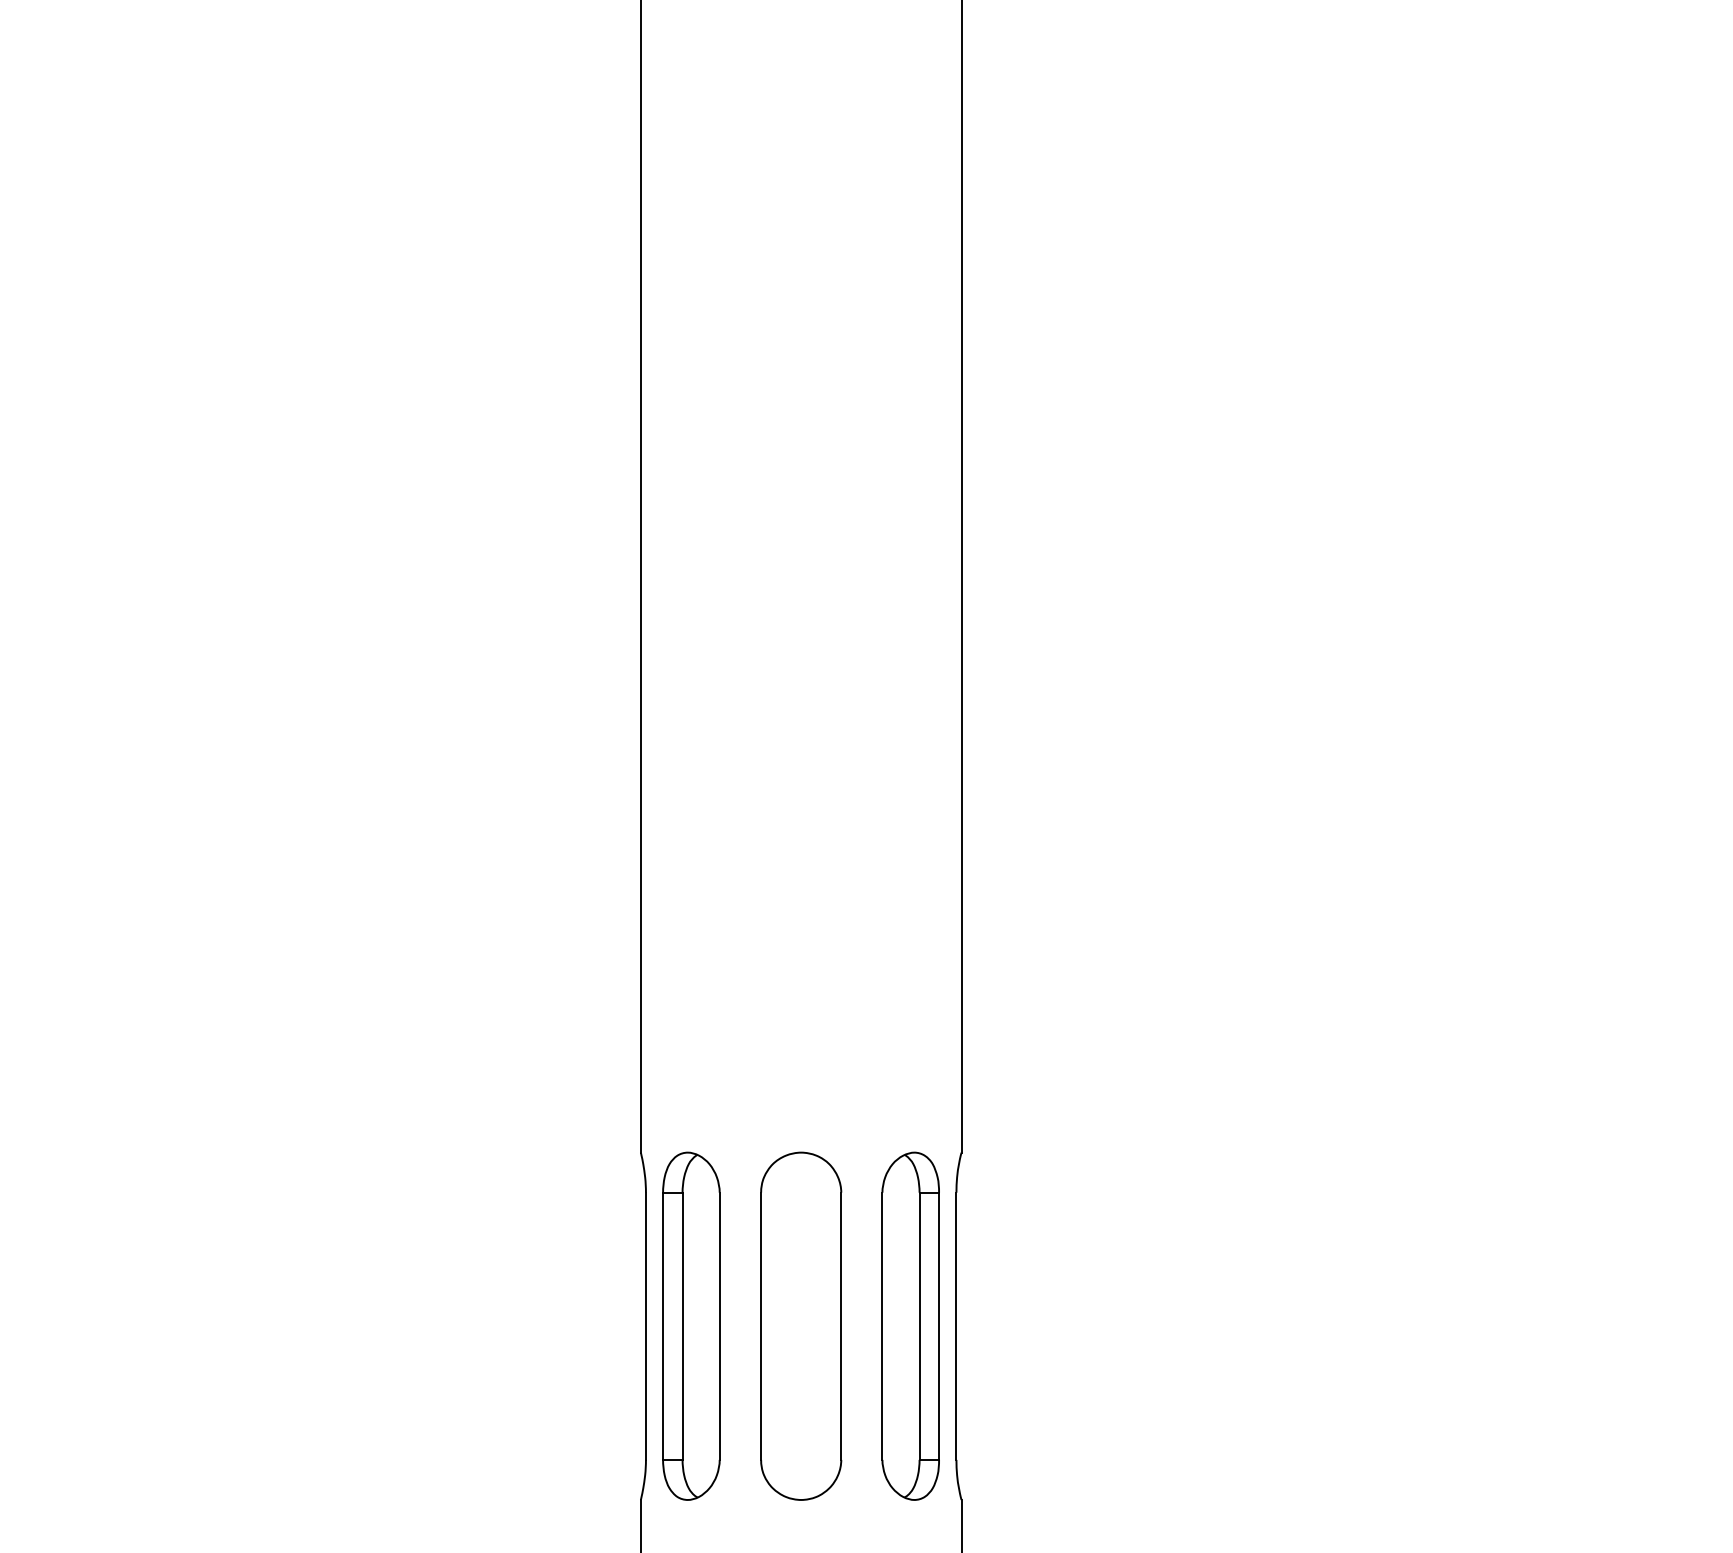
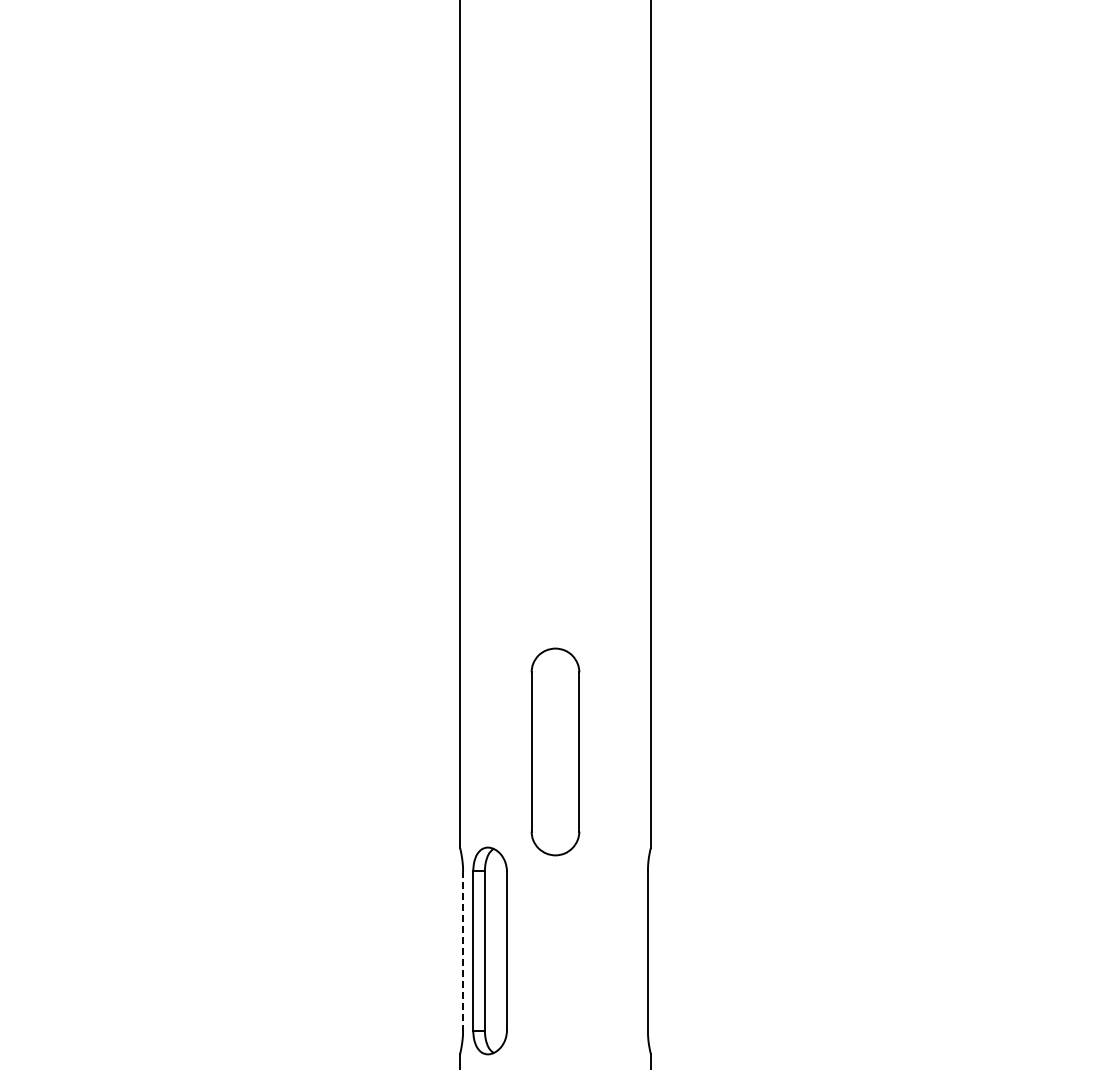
line: (646, 1325) -> (463, 950), solid -> dashed
part: (801, 1325) -> (555, 751), moved
part: (910, 1325) -> (620, 950), removed

